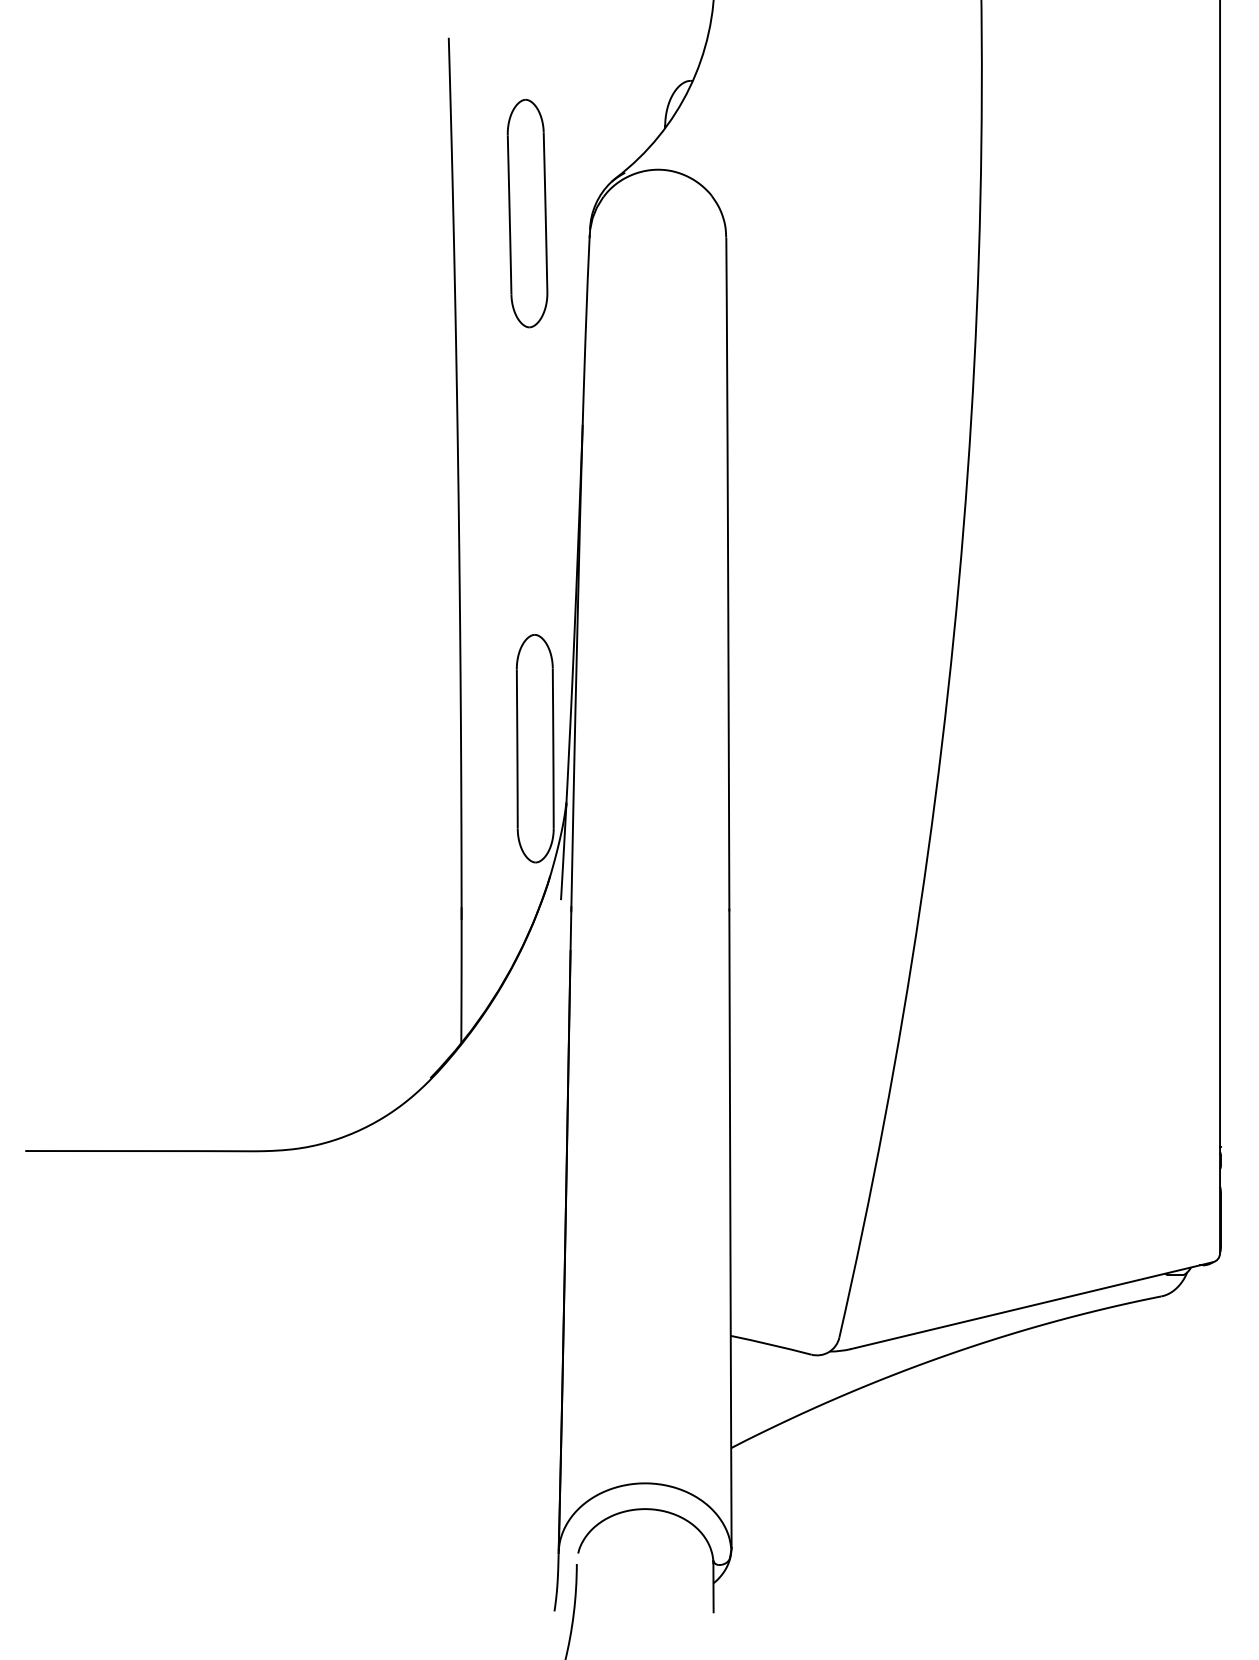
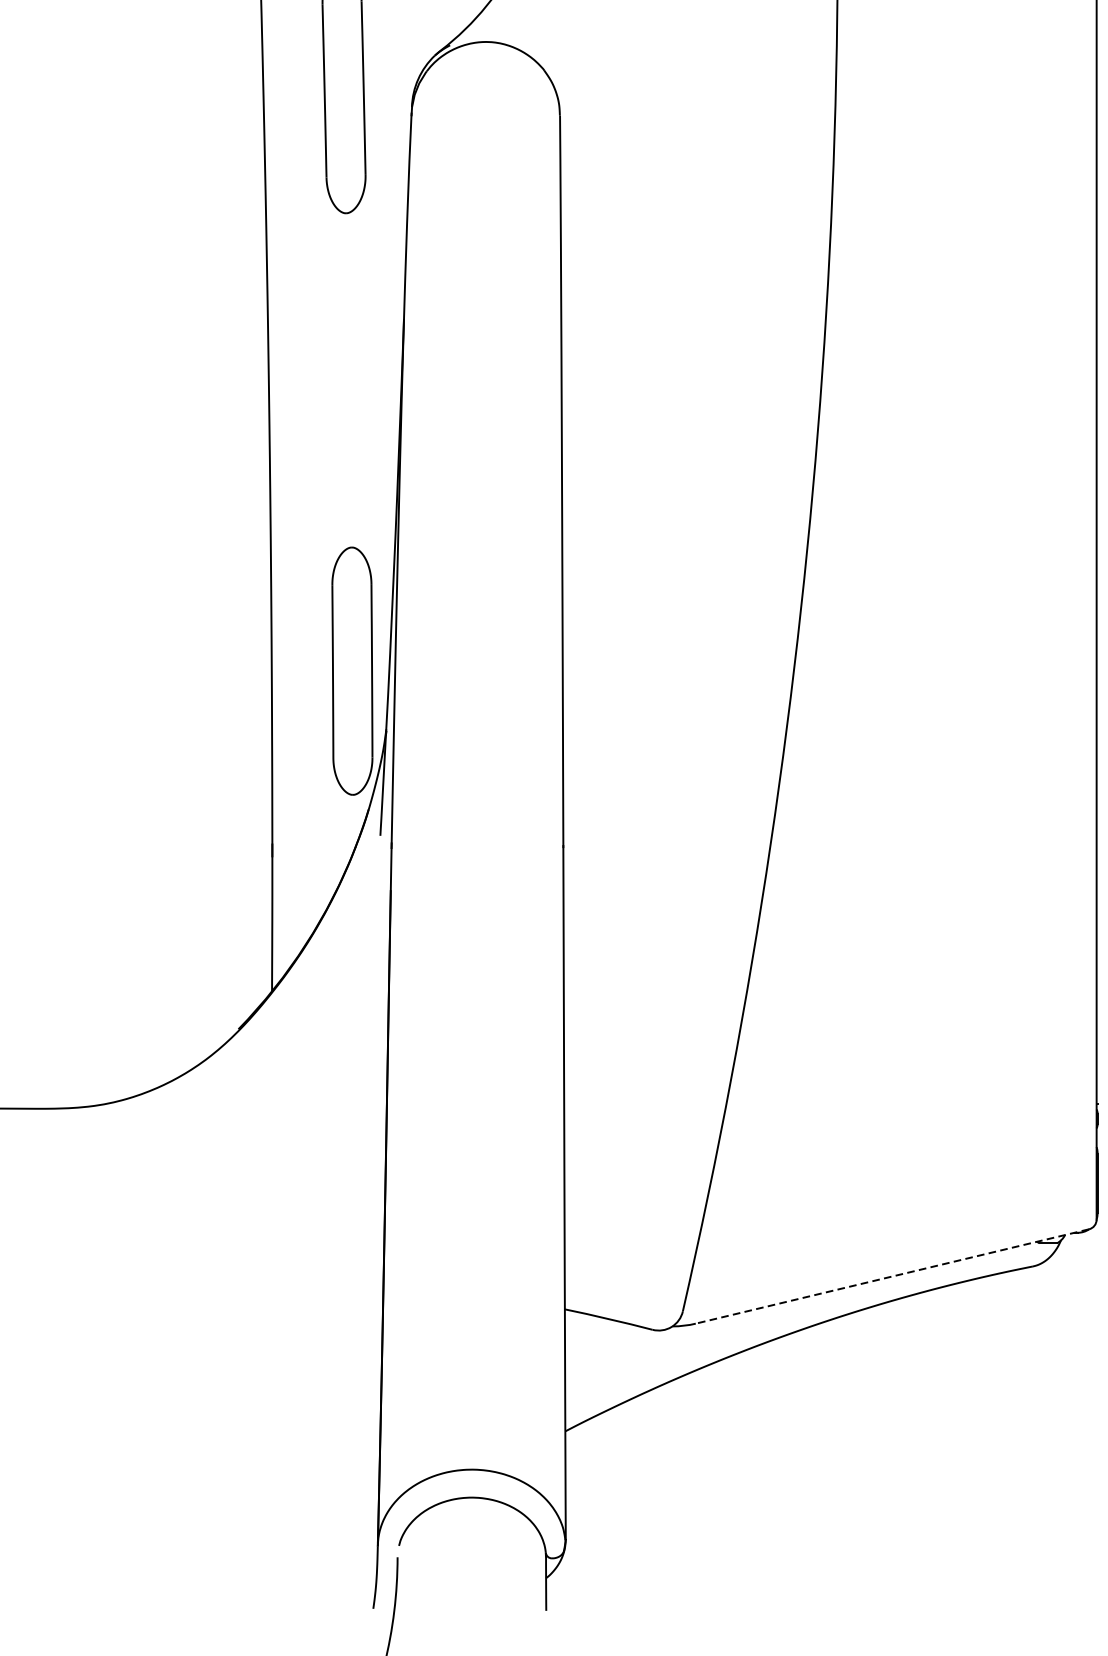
line: (1031, 1305) -> (891, 1276), solid -> dashed

